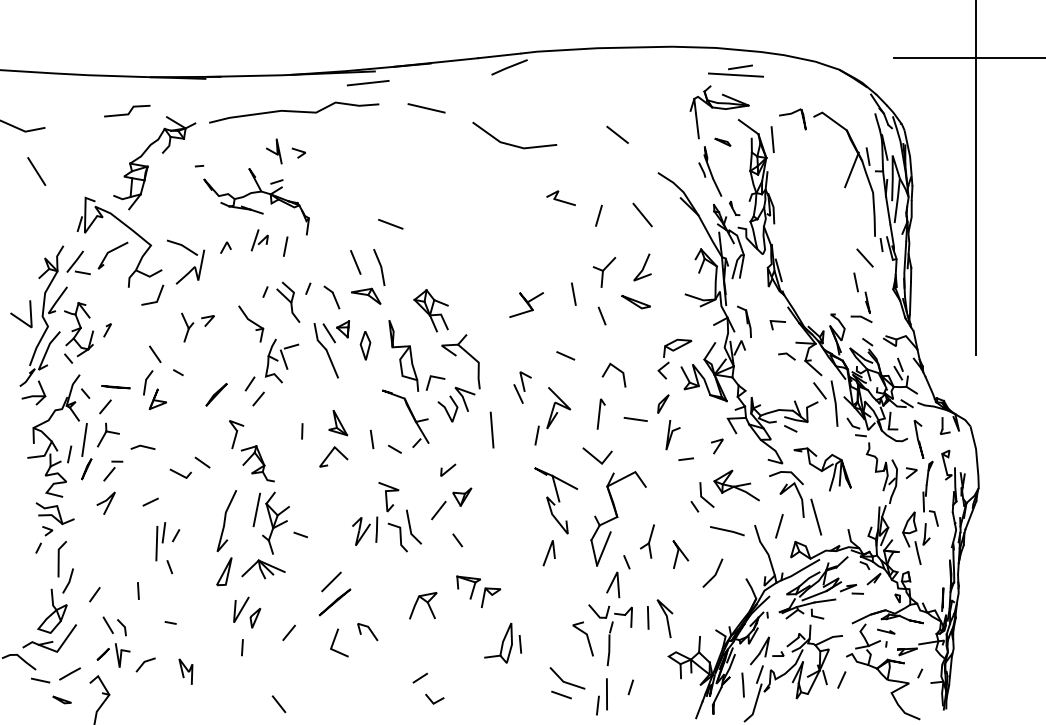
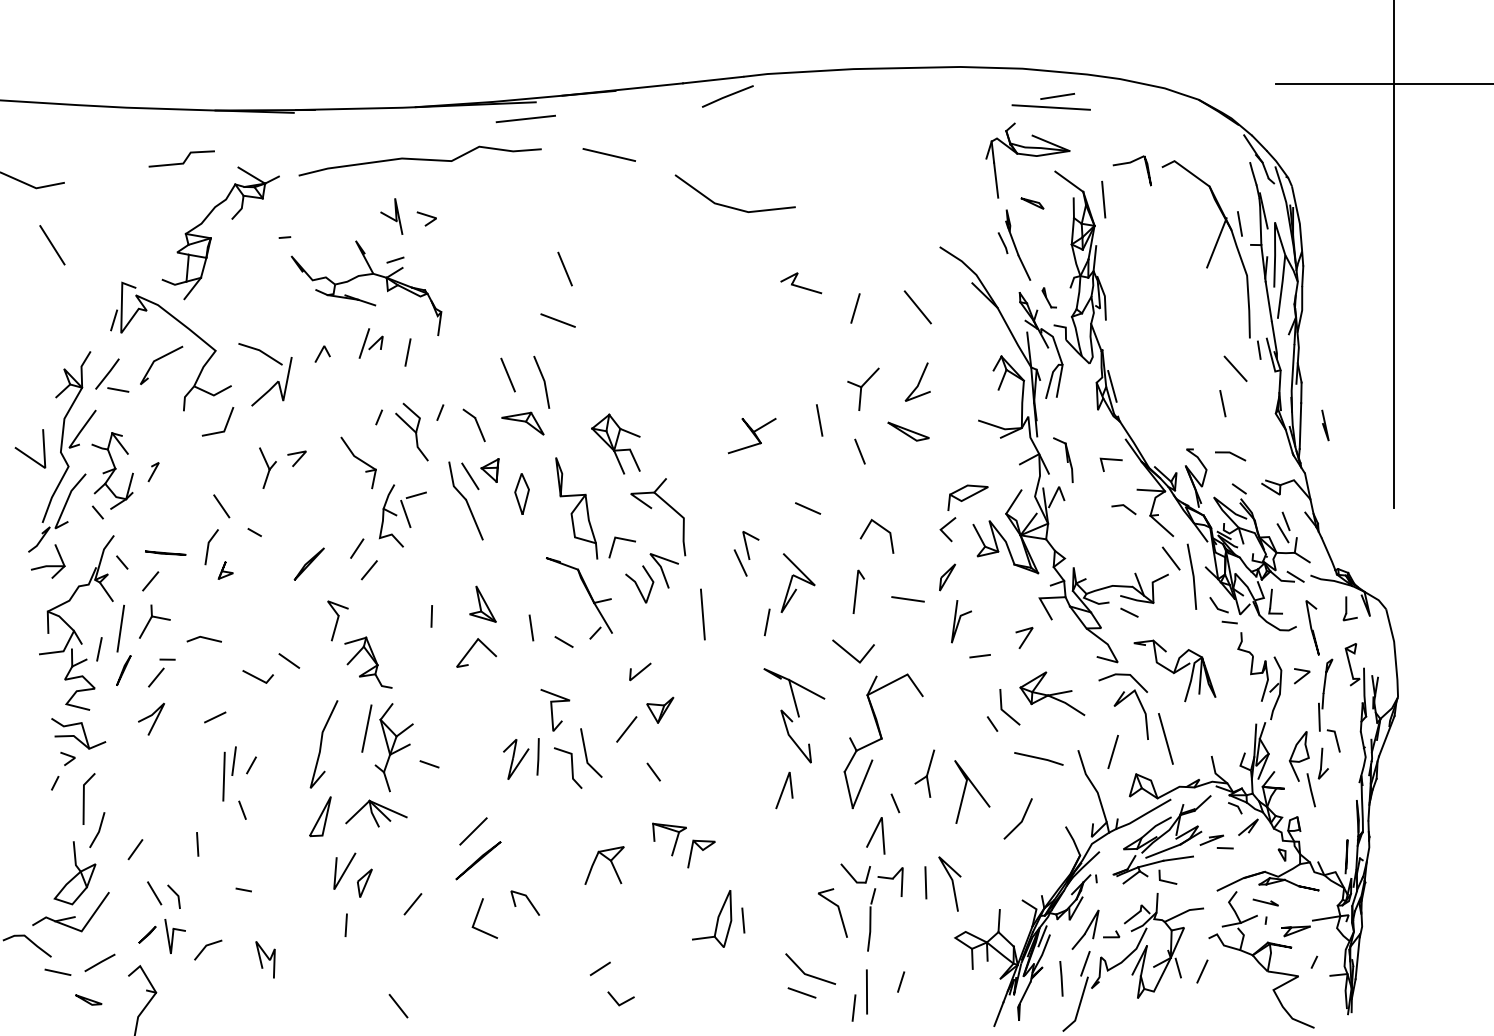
line: (617, 134) -> (881, 192), removed
line: (395, 187) -> (564, 268), added
line: (867, 302) -> (1325, 425), moved
part: (157, 399) -> (225, 570), size x0.6
part: (680, 554) -> (972, 792), size x1.6

